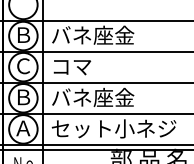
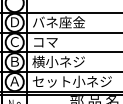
text: (22, 35) -> (14, 22), Ｂ -> Ｄ
text: (92, 96) -> (58, 61), バネ座金 -> 横小ネジ

